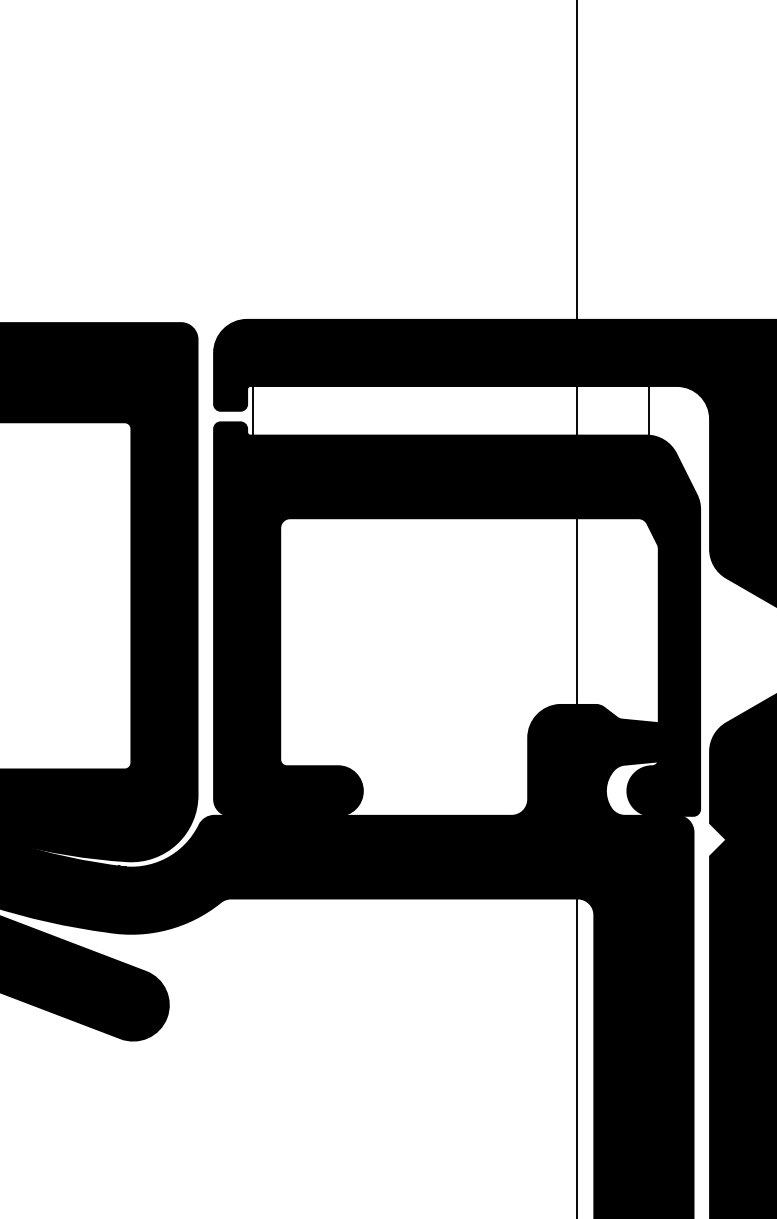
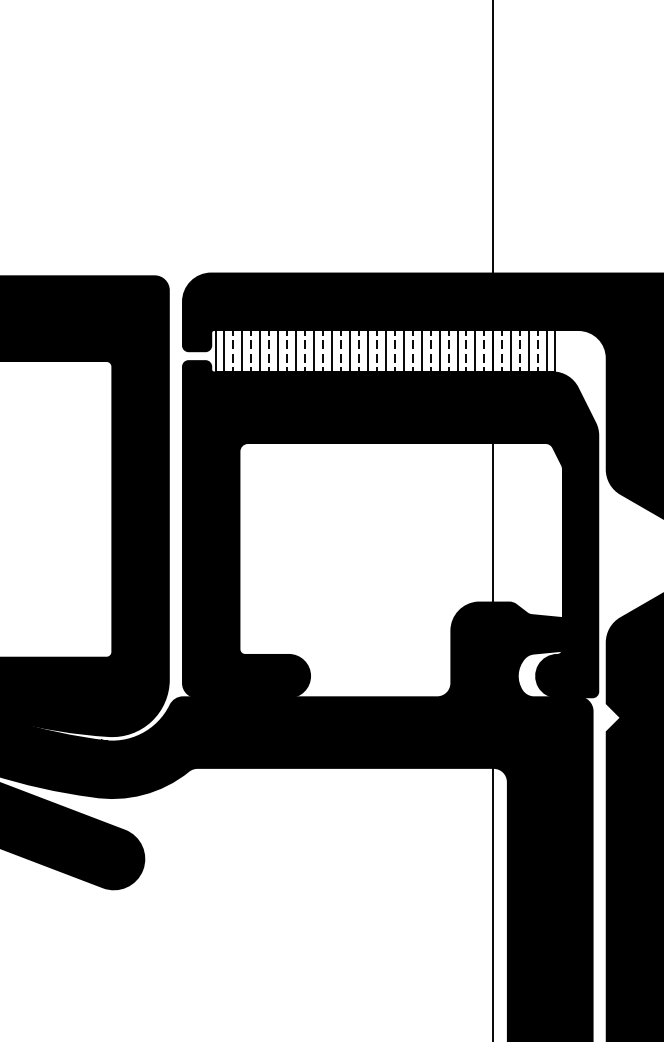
hatch: (451, 410) -> (385, 350), added

